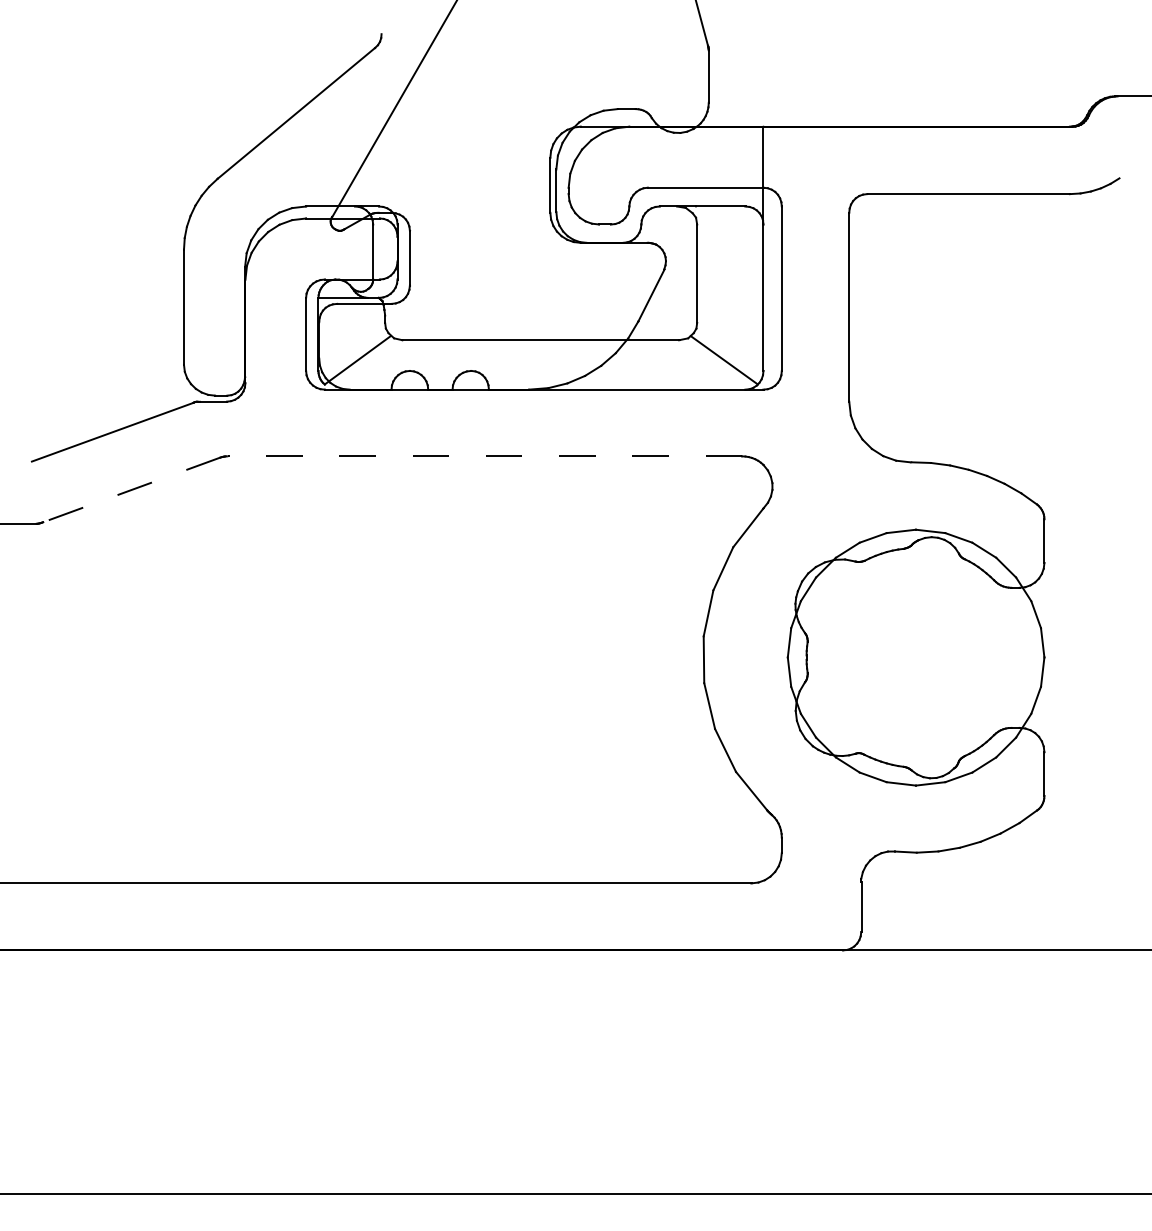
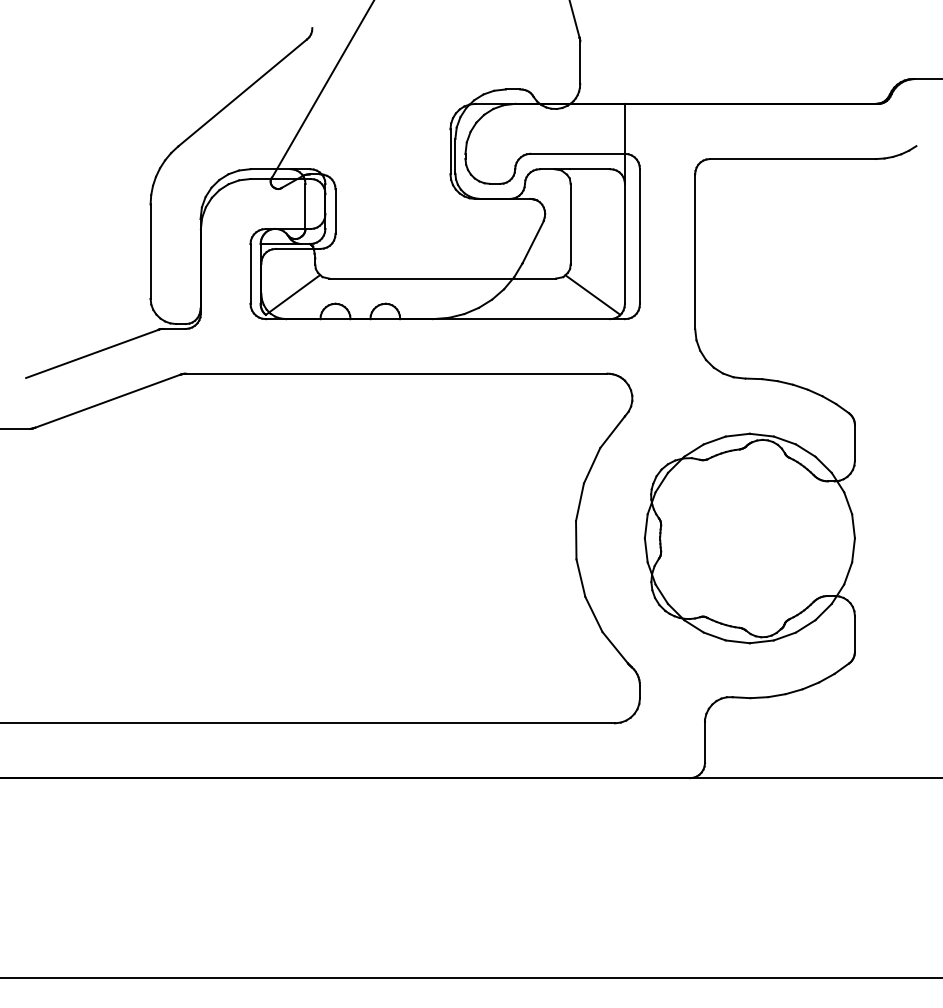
line: (484, 456) -> (396, 373), dashed -> solid
line: (131, 490) -> (107, 401), dashed -> solid

